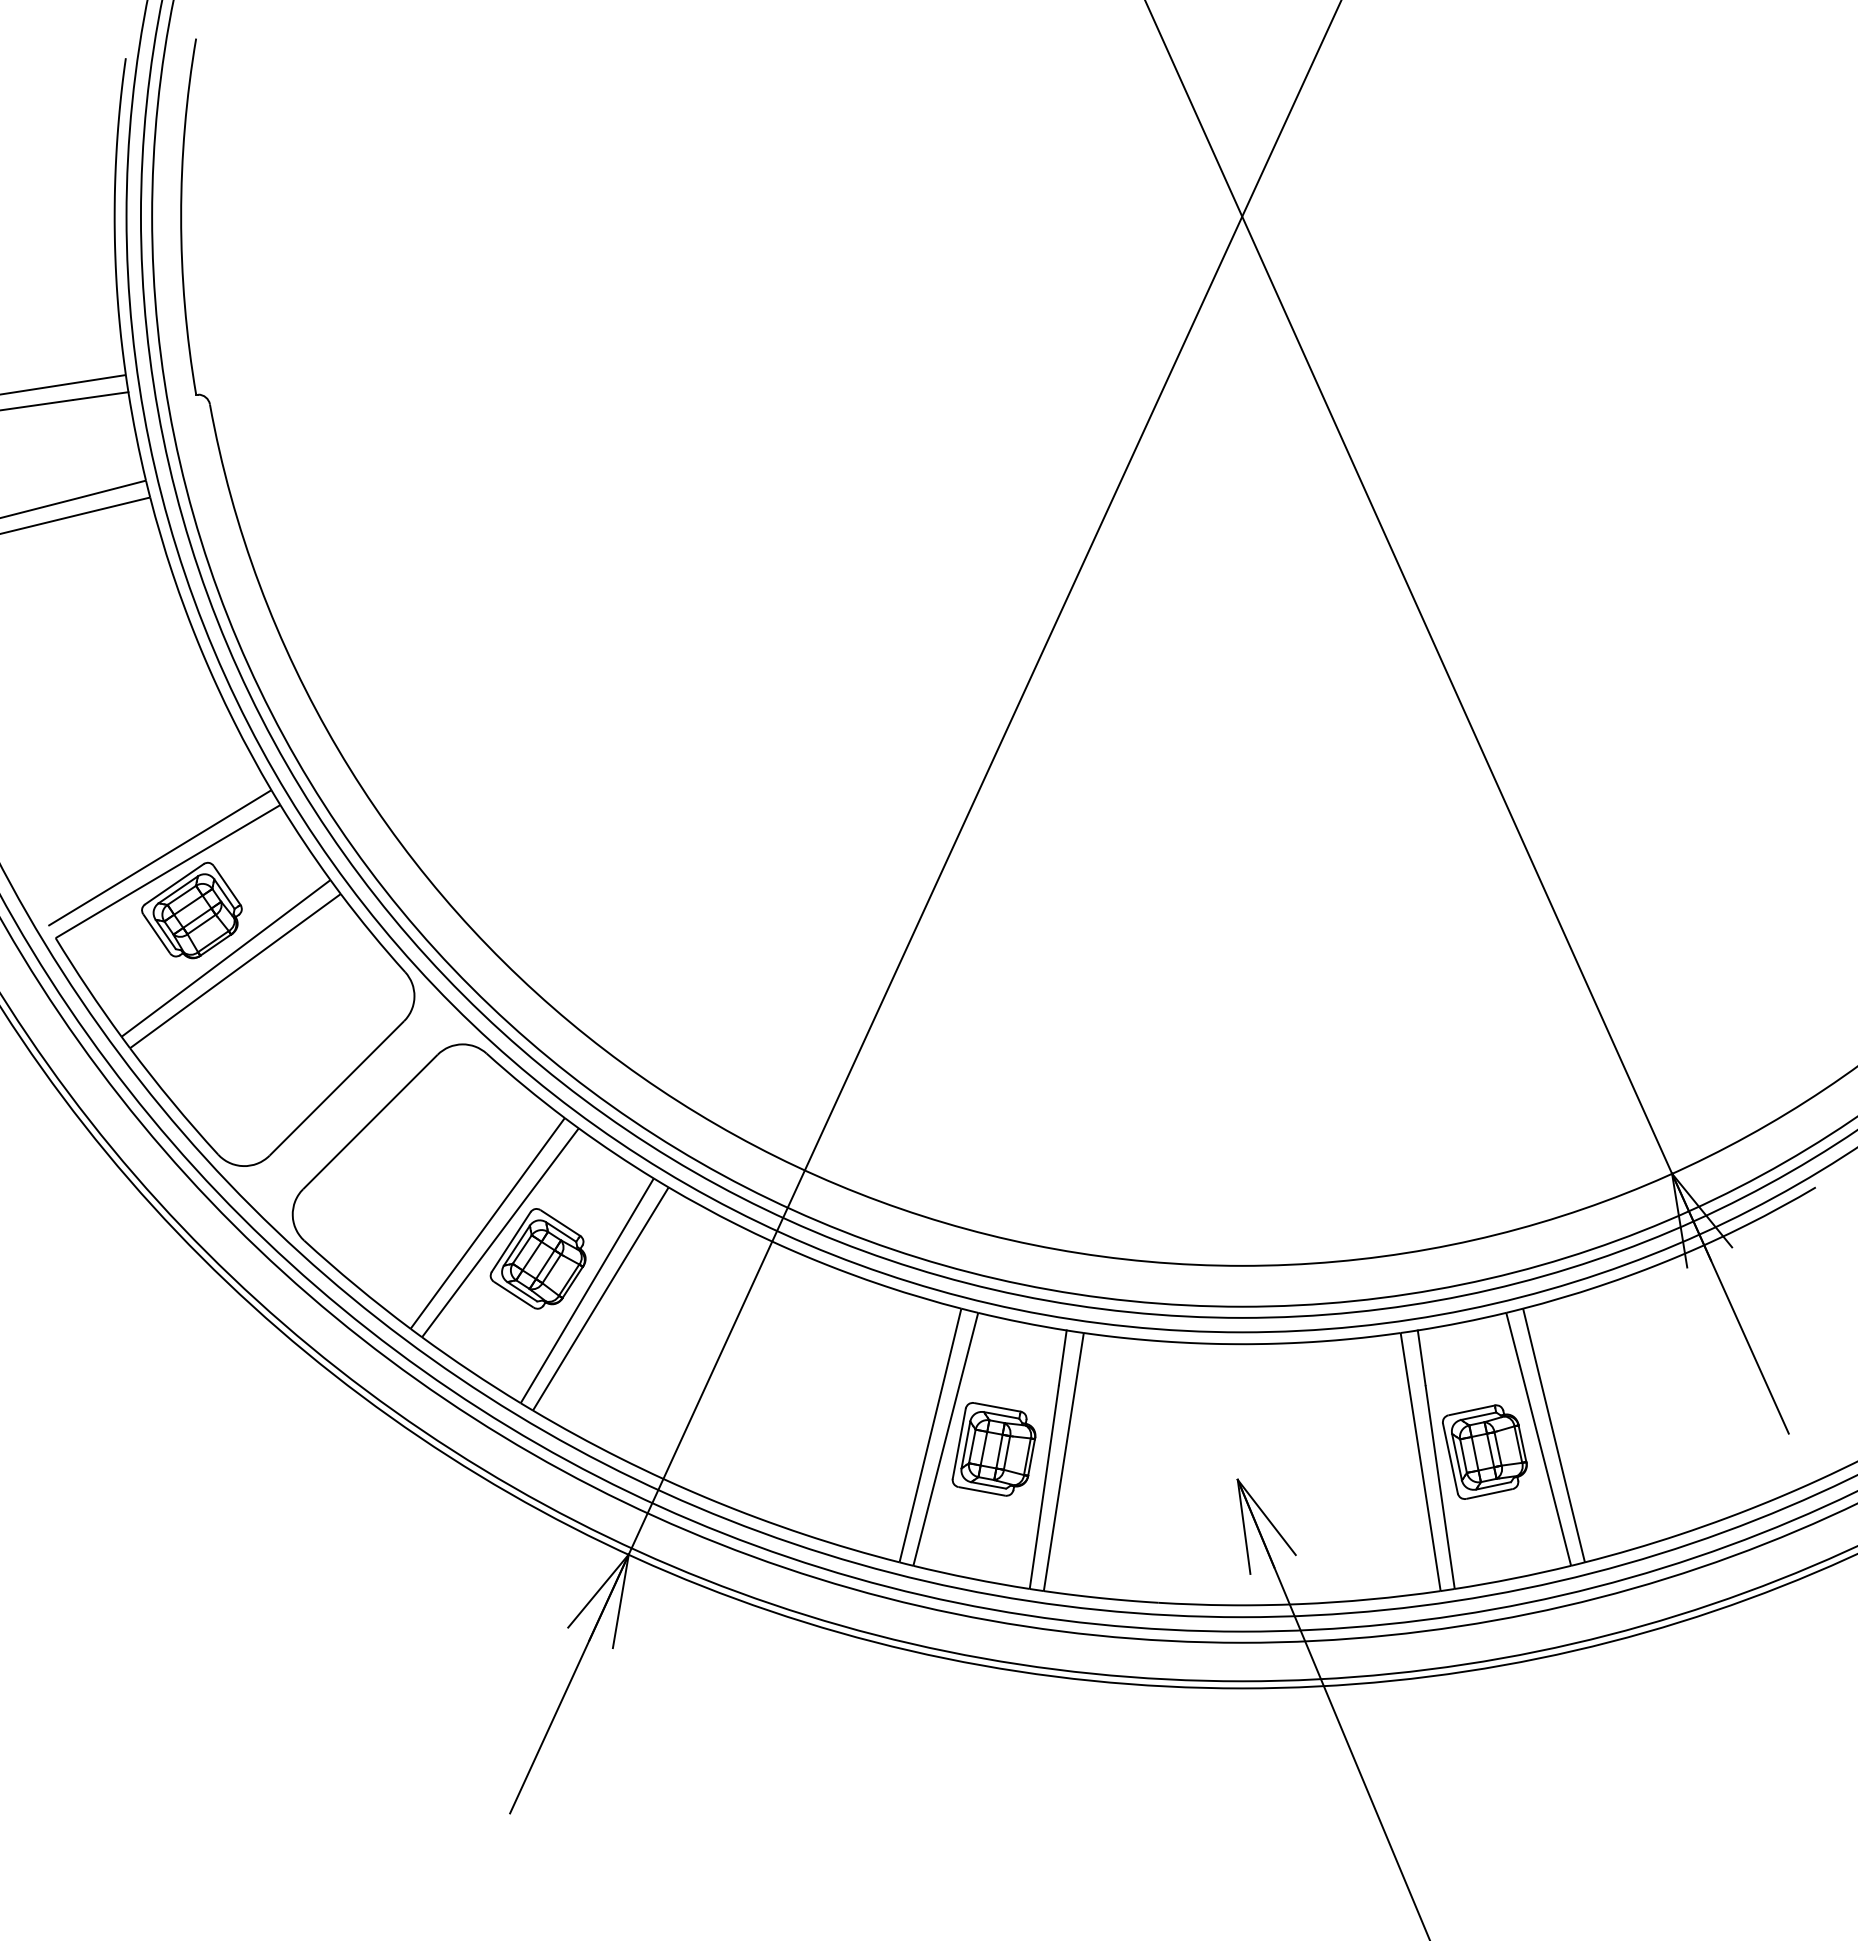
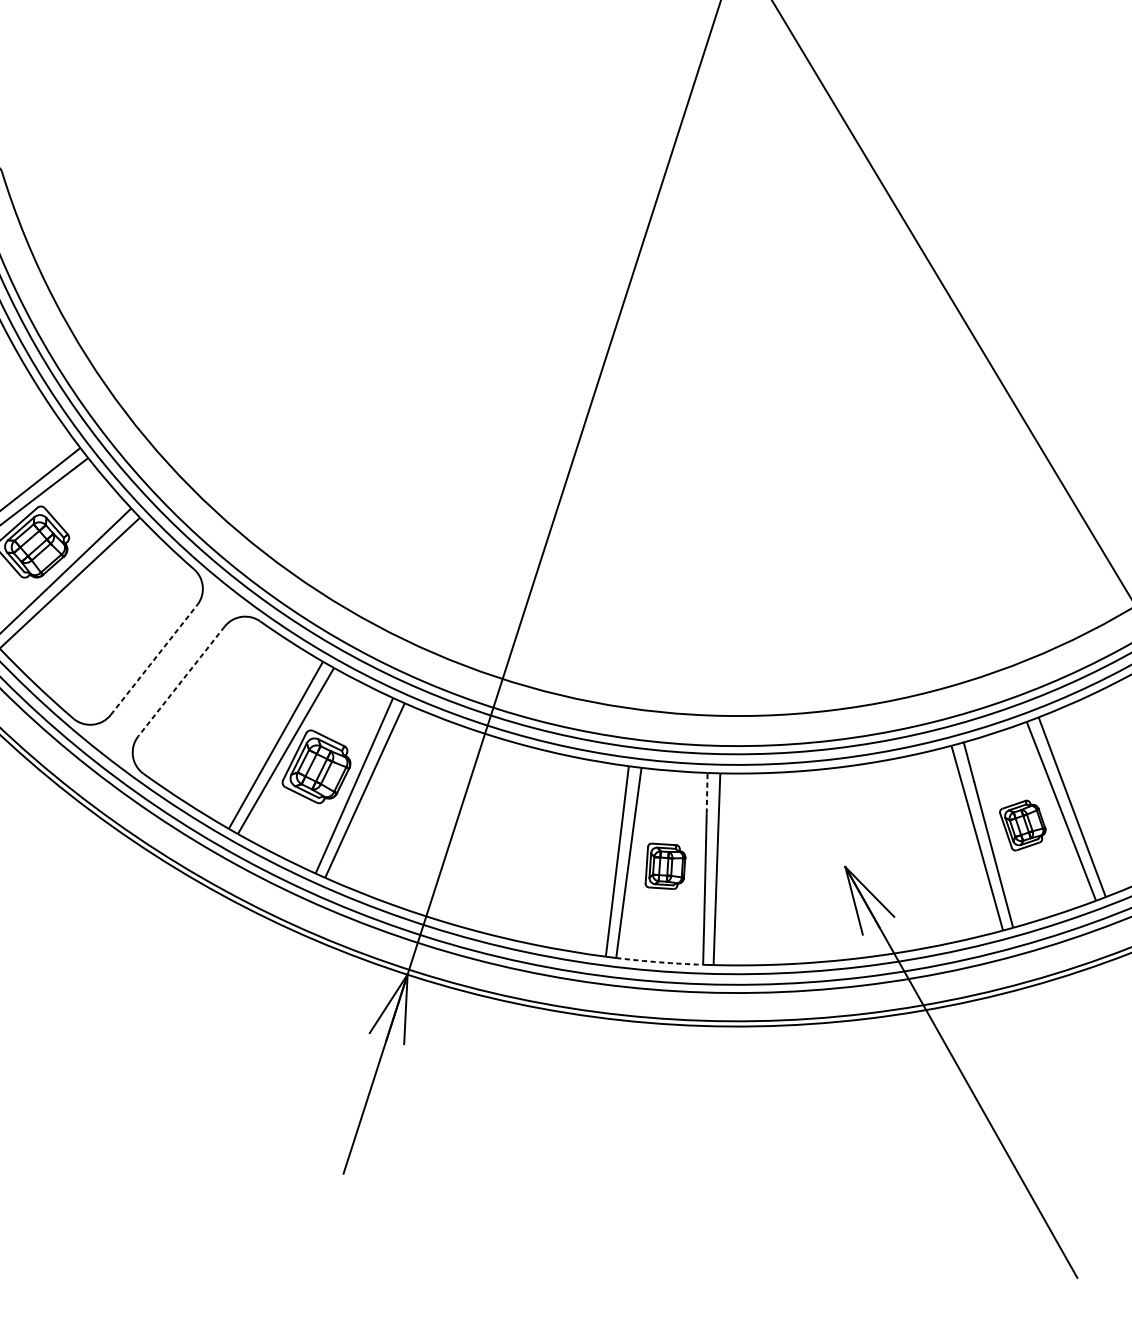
line: (337, 1088) -> (154, 659), solid -> dashed
line: (370, 1122) -> (181, 681), solid -> dashed
line: (1062, 1357) -> (706, 793), solid -> dashed
part: (993, 1449) -> (664, 866), size x0.7
part: (1484, 1451) -> (1022, 824), size x0.7
arc: (971, 1578) -> (659, 962), solid -> dashed

